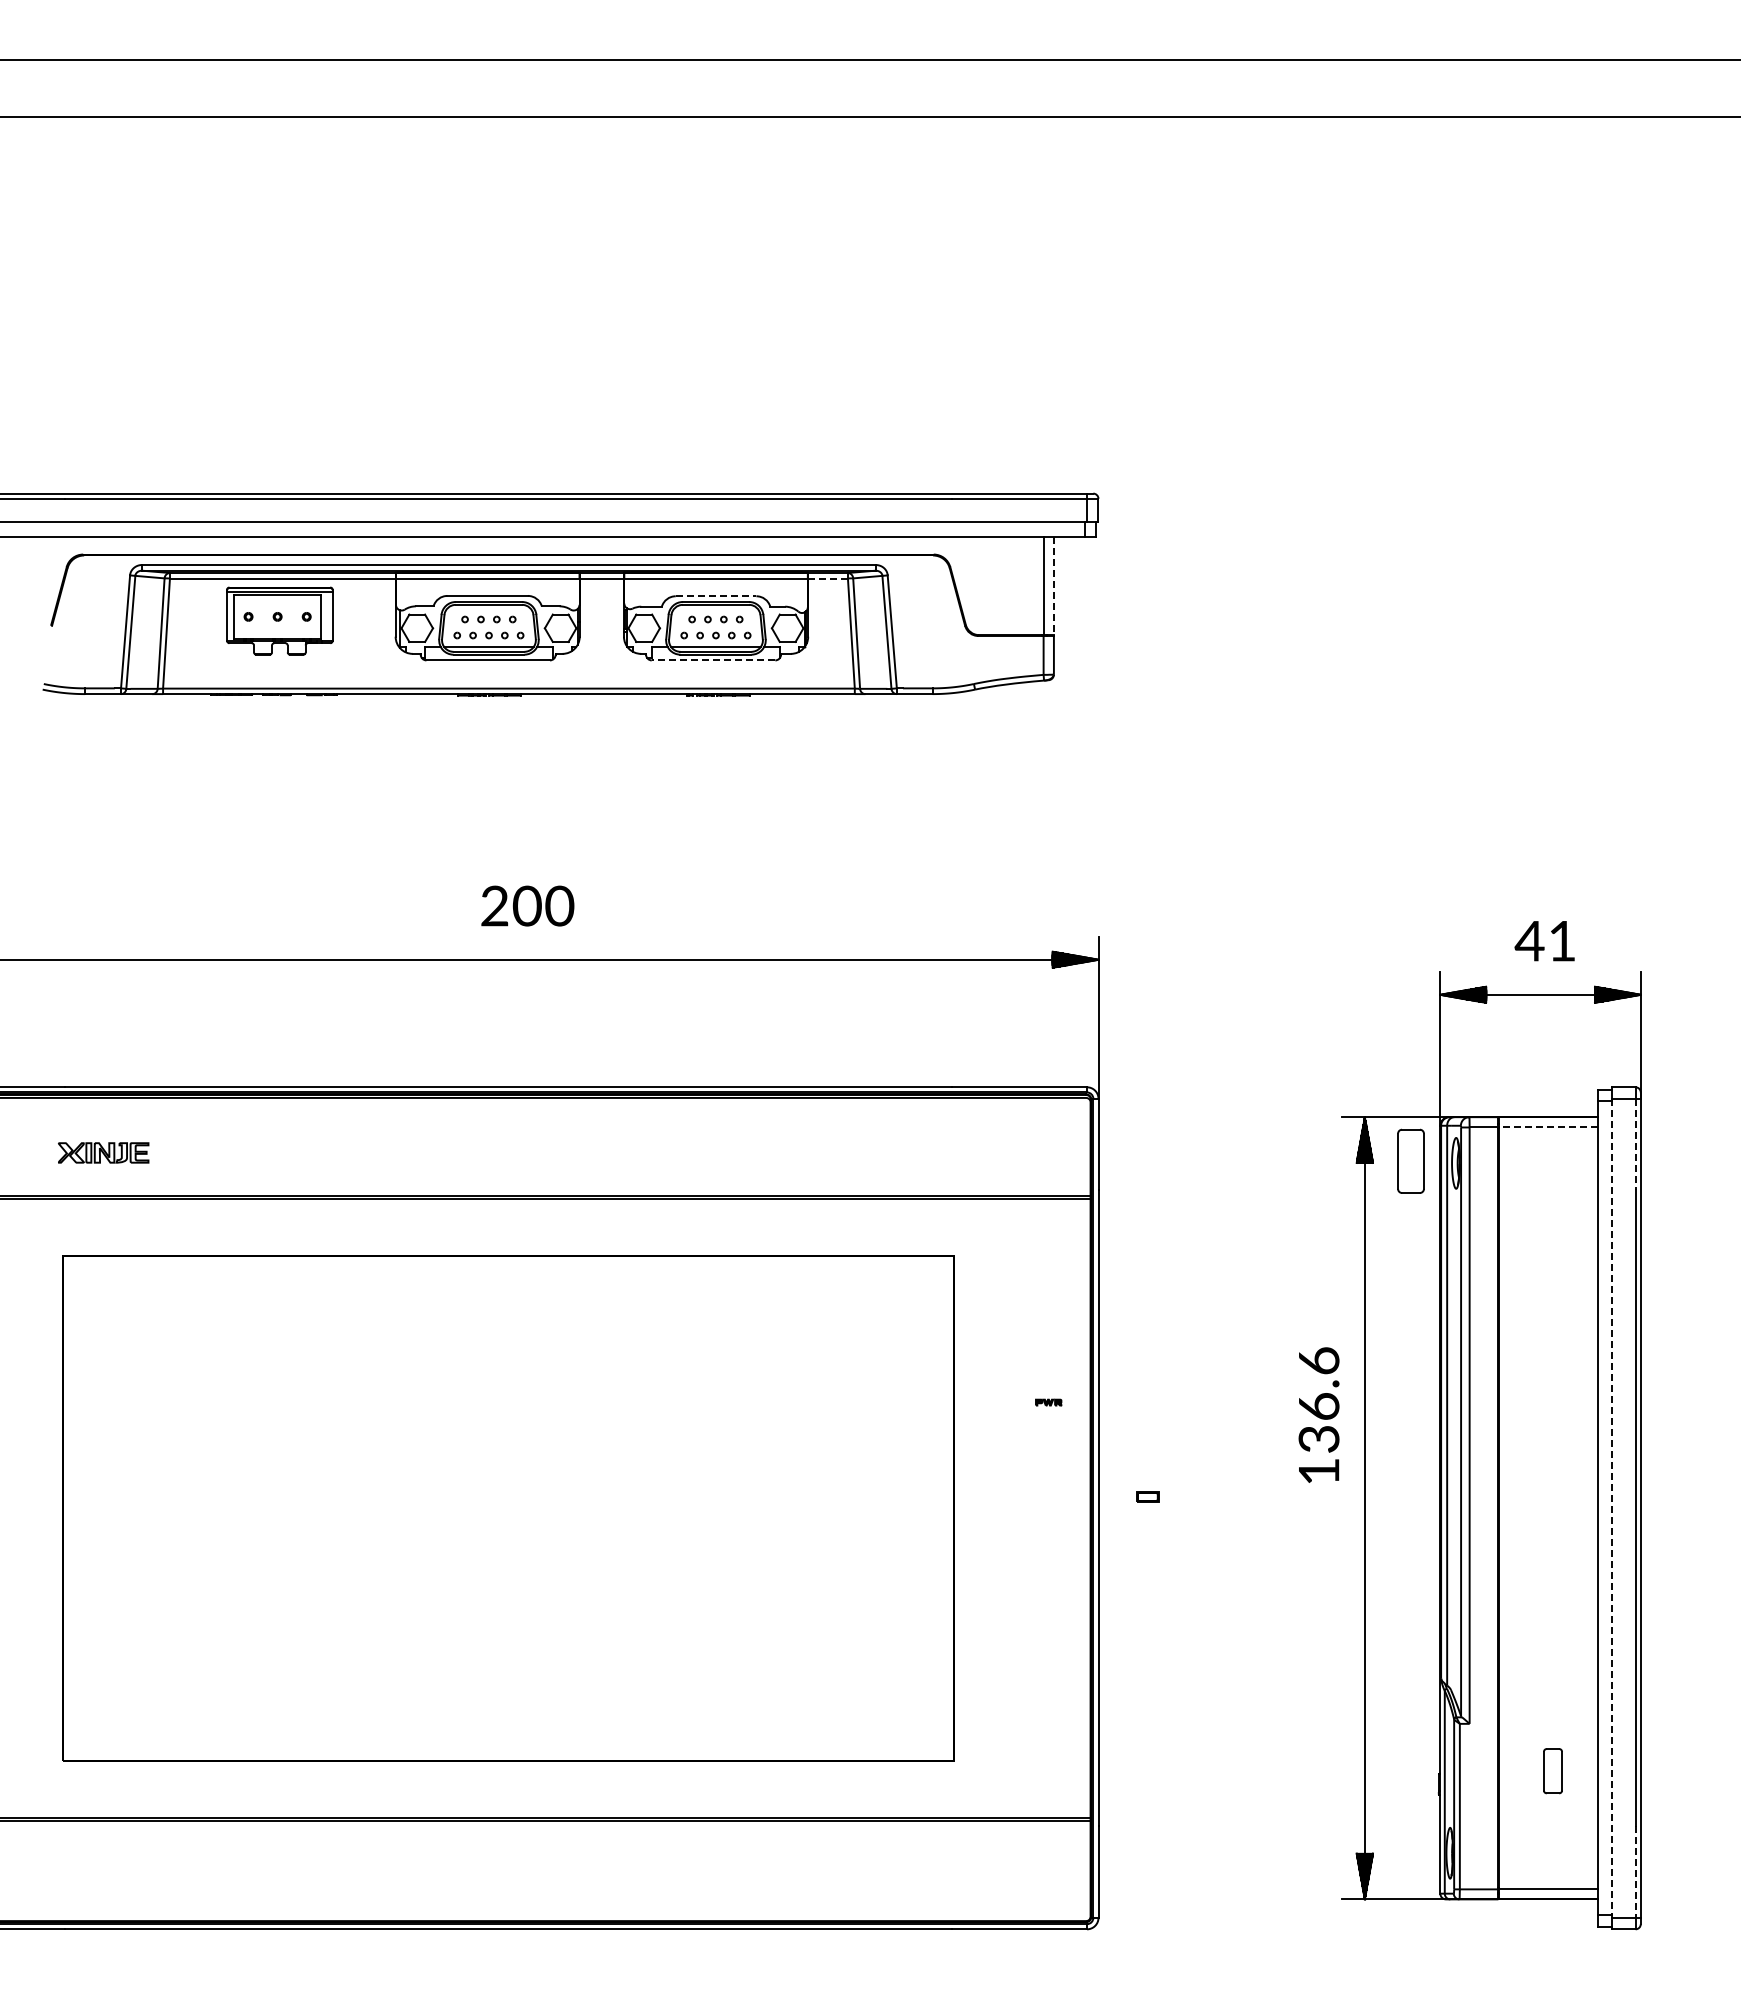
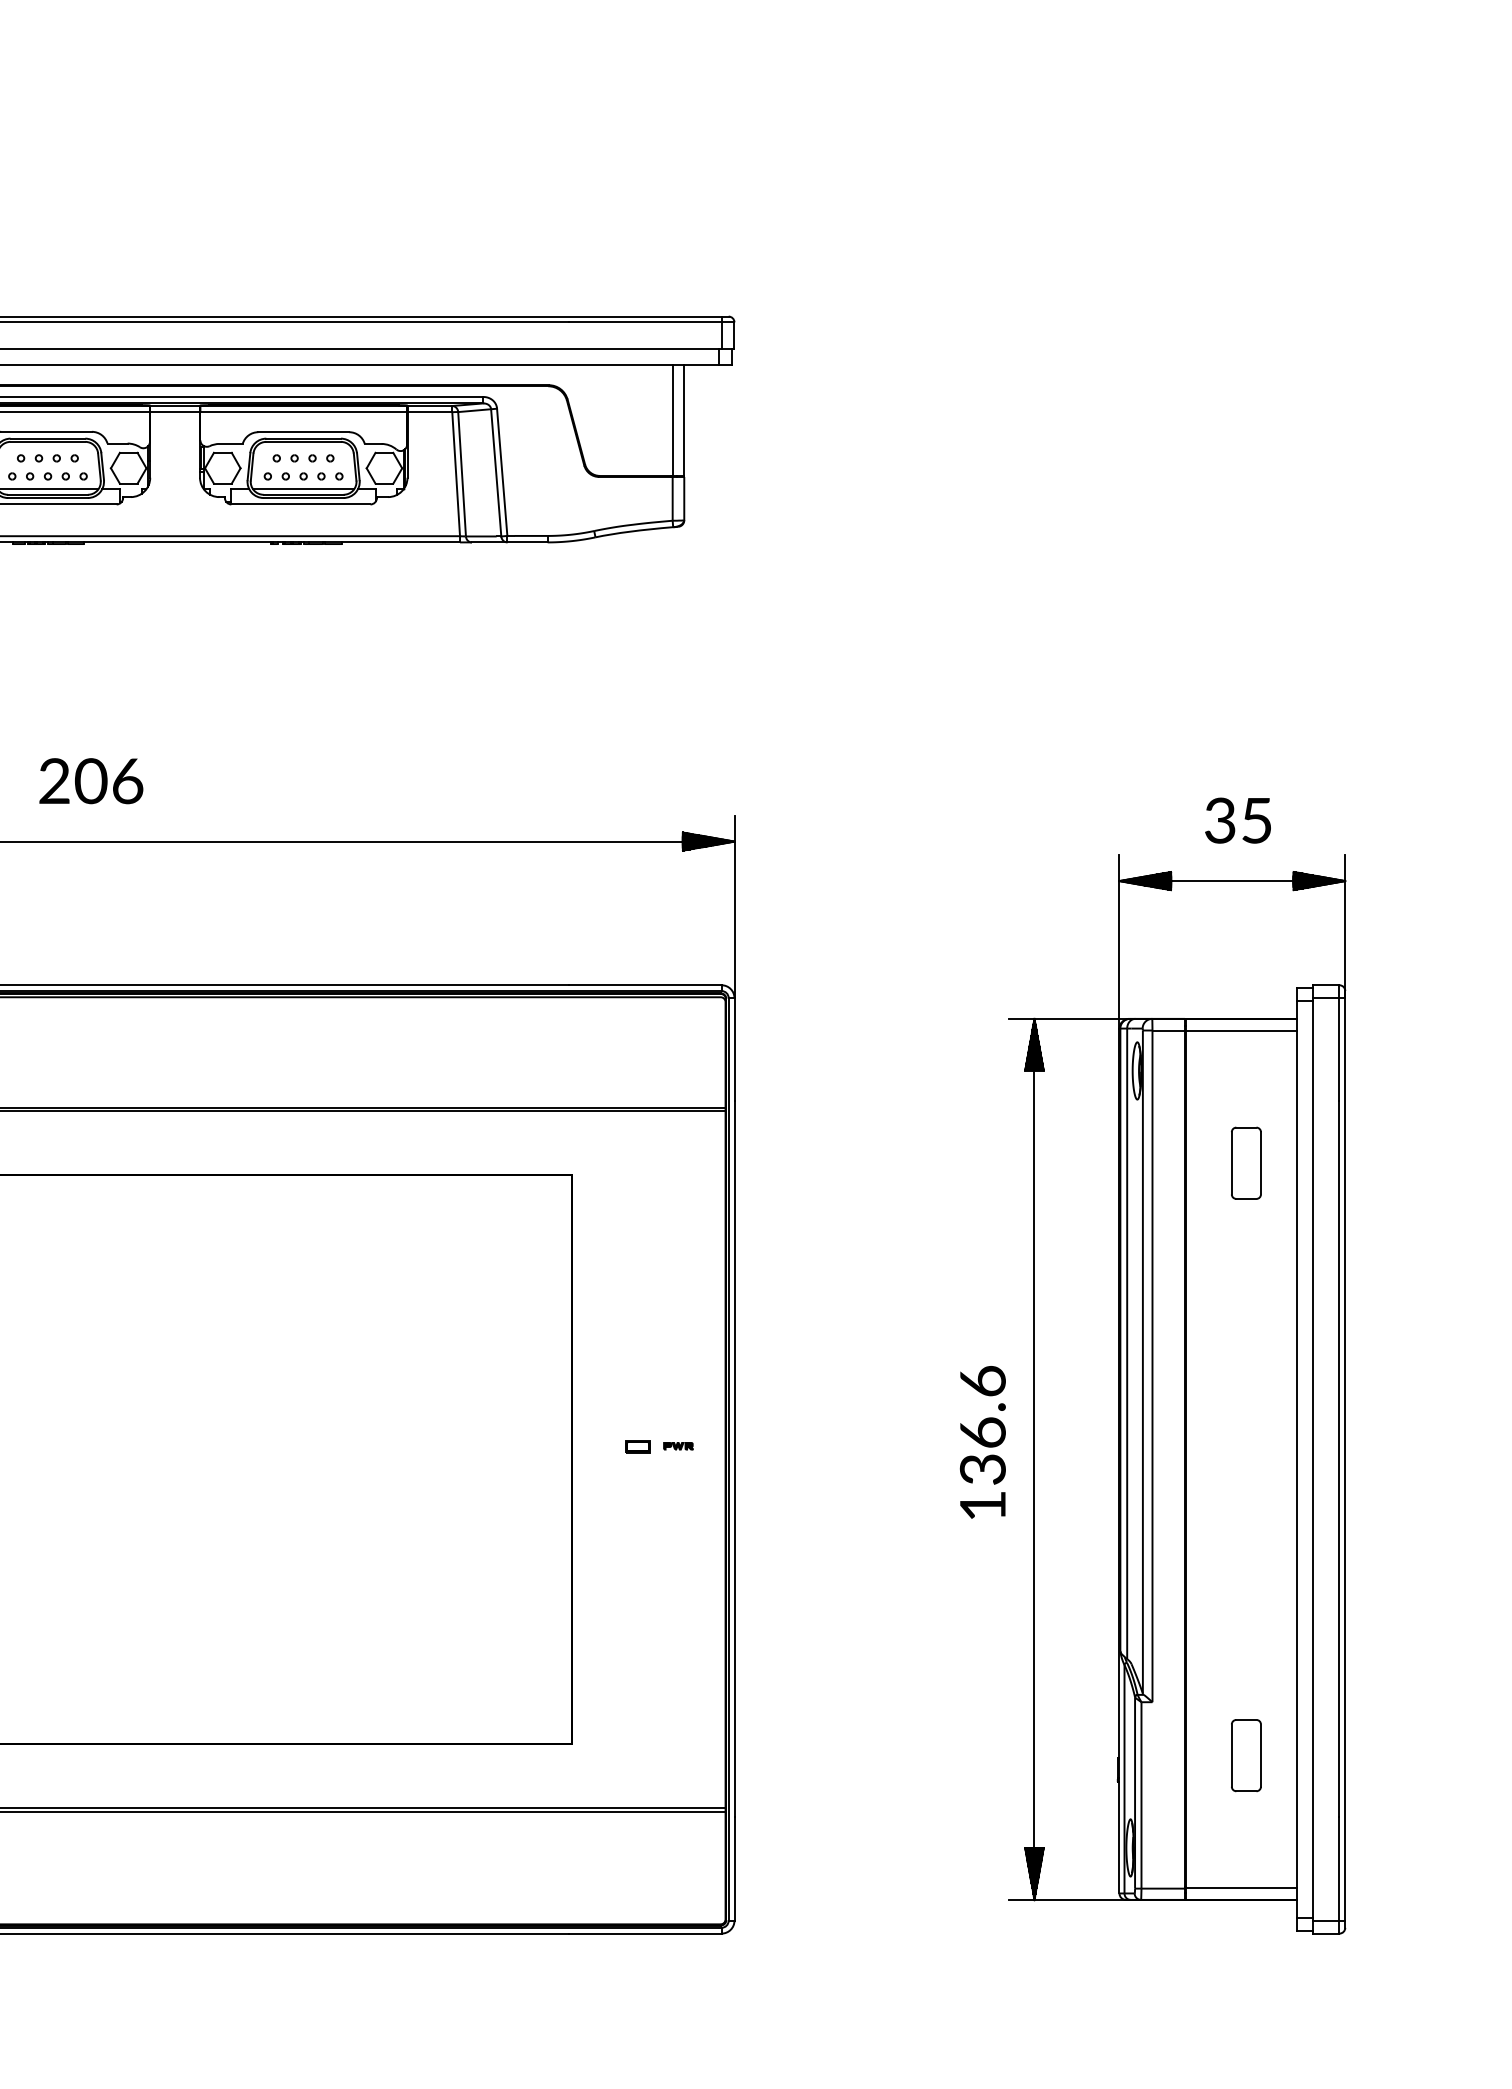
line: (828, 578) -> (430, 412), dashed -> solid
line: (1053, 586) -> (683, 421), dashed -> solid
line: (716, 596) -> (304, 432), dashed -> solid
line: (713, 660) -> (300, 504), dashed -> solid
text: (559, 905) -> (127, 780), 200 -> 206
text: (1544, 940) -> (1236, 819), 41 -> 35
line: (1547, 1127) -> (1240, 1030), dashed -> solid
line: (1635, 1144) -> (1339, 1049), dashed -> solid
part: (1410, 1160) -> (1245, 1162), moved
part: (1048, 1402) -> (678, 1446), moved
text: (1318, 1414) -> (982, 1441), moved
part: (1147, 1496) -> (637, 1446), moved
line: (1612, 1508) -> (1313, 1459), dashed -> solid
part: (1552, 1770) -> (1245, 1754), size x1.43
line: (1635, 1872) -> (1339, 1869), dashed -> solid

